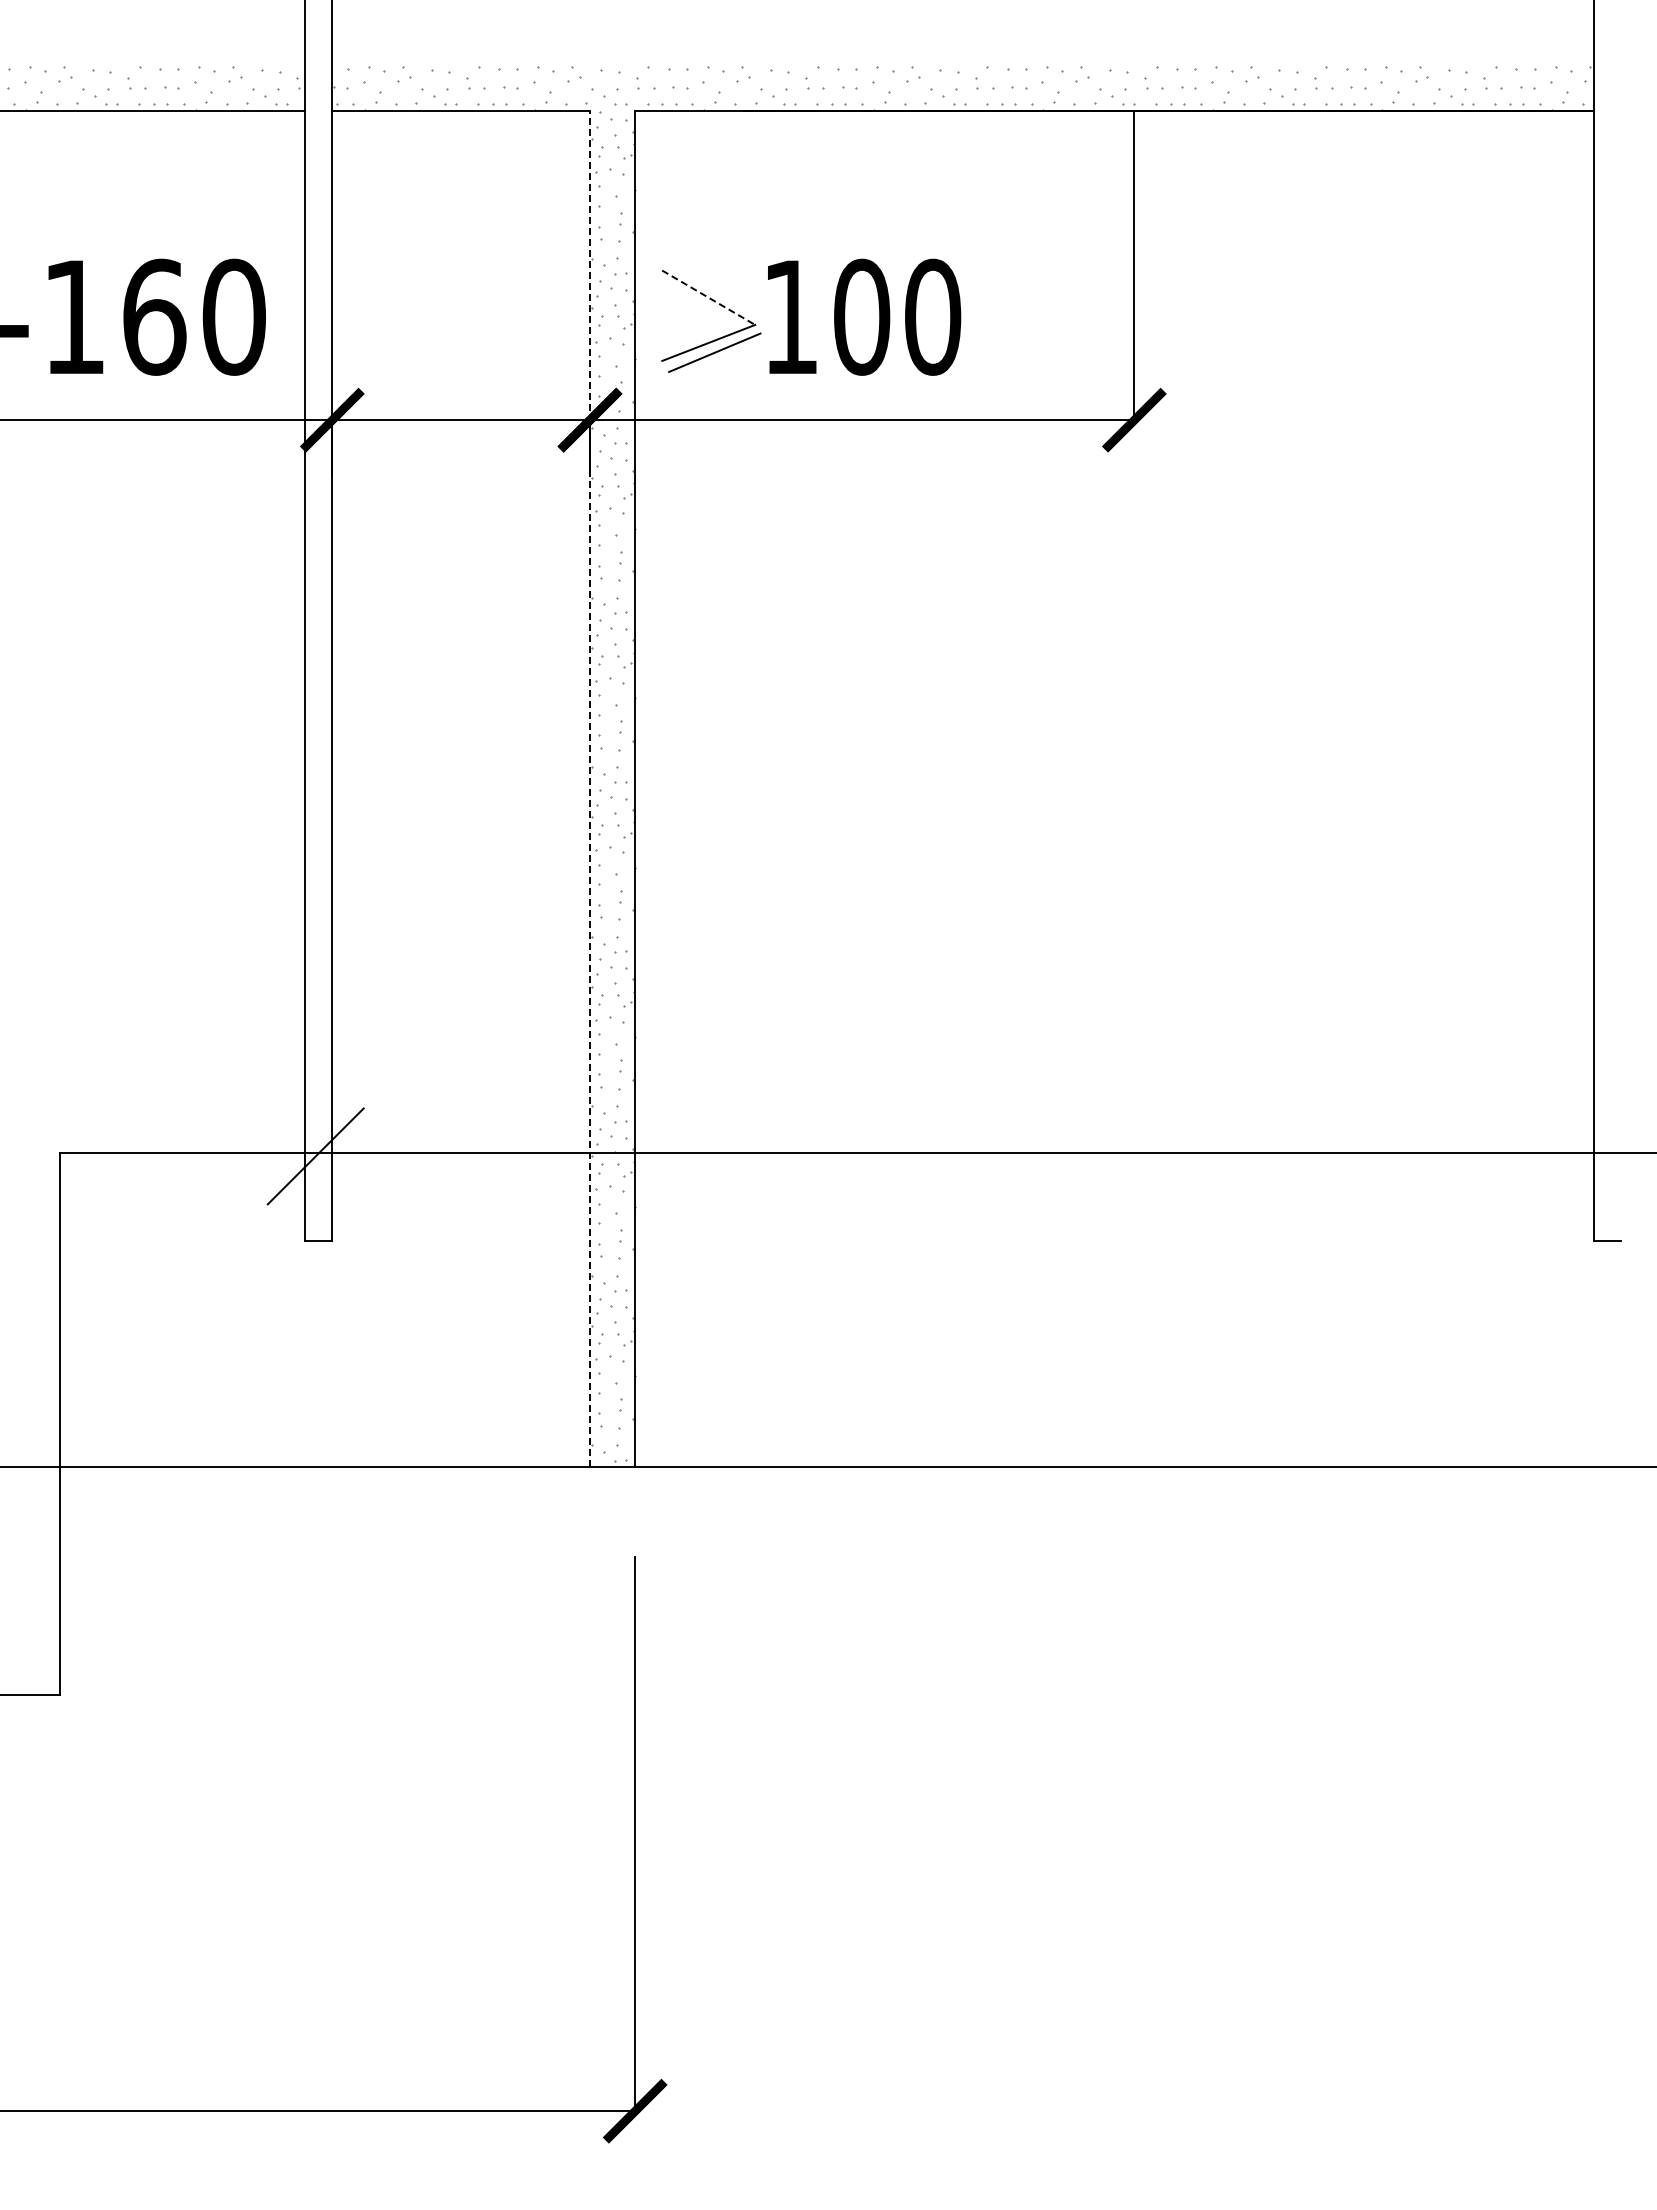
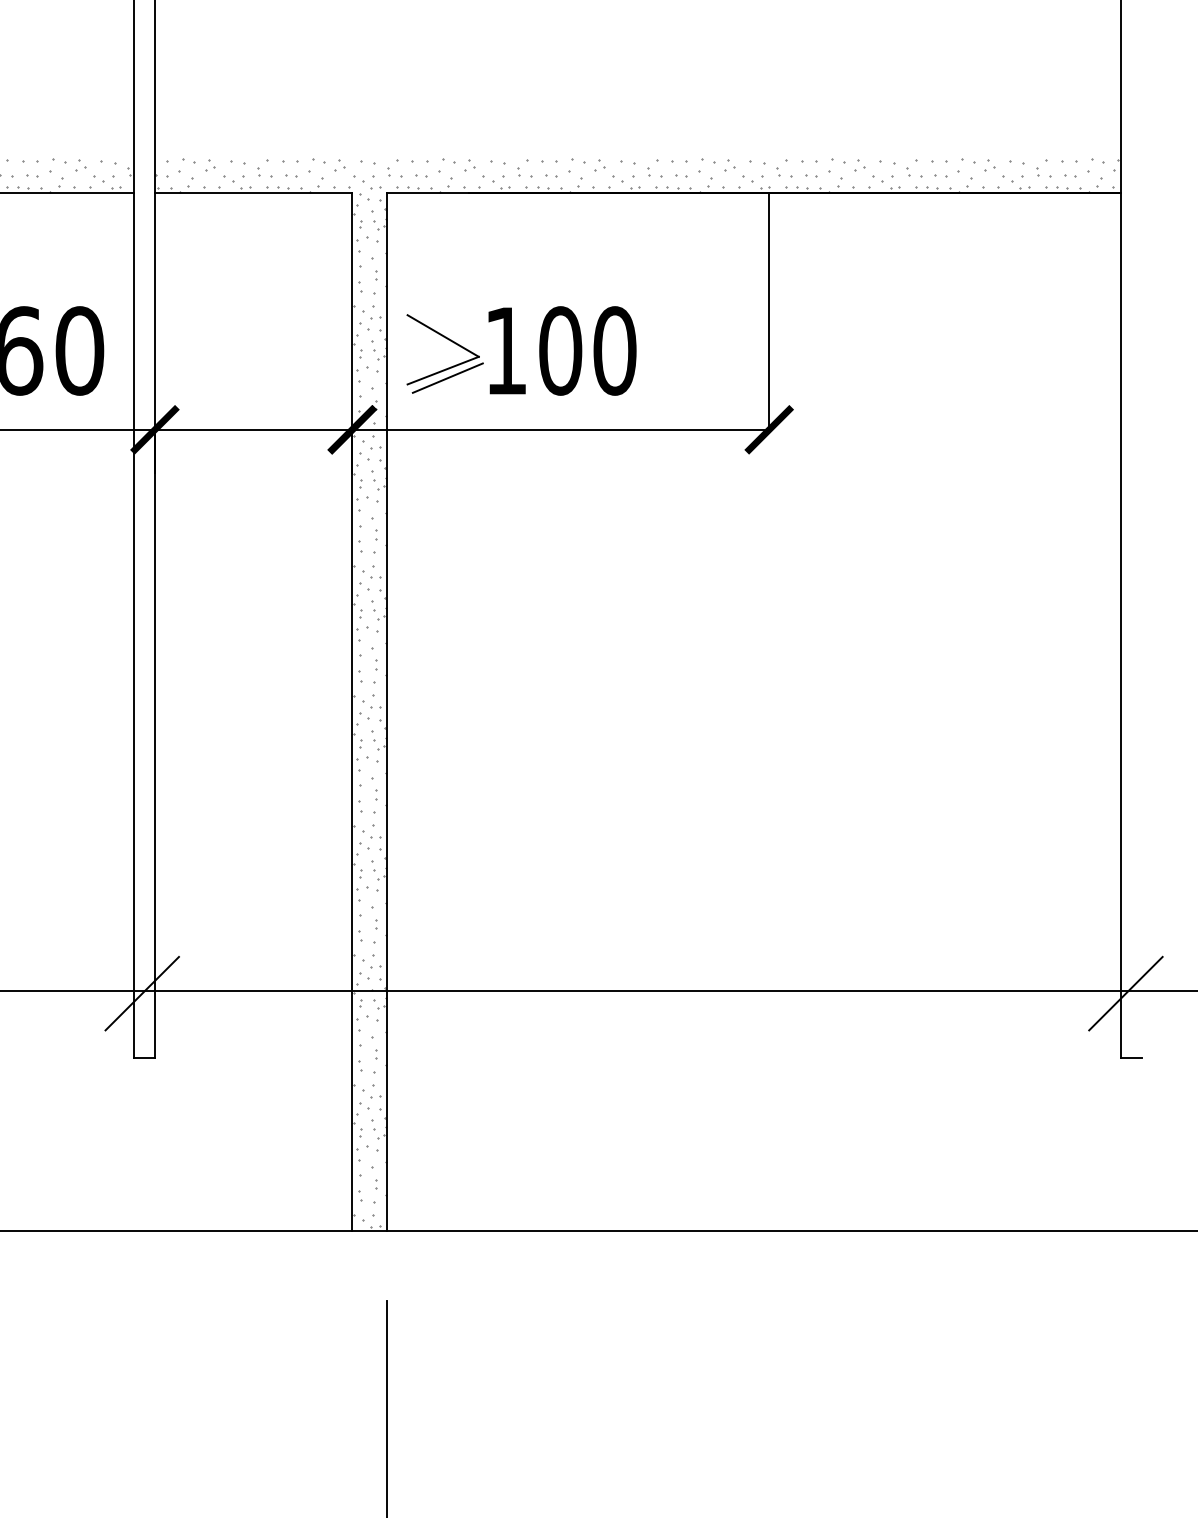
line: (708, 297) -> (443, 335), dashed -> solid
line: (589, 788) -> (351, 711), dashed -> solid
line: (1600, 1156) -> (1126, 993), added

